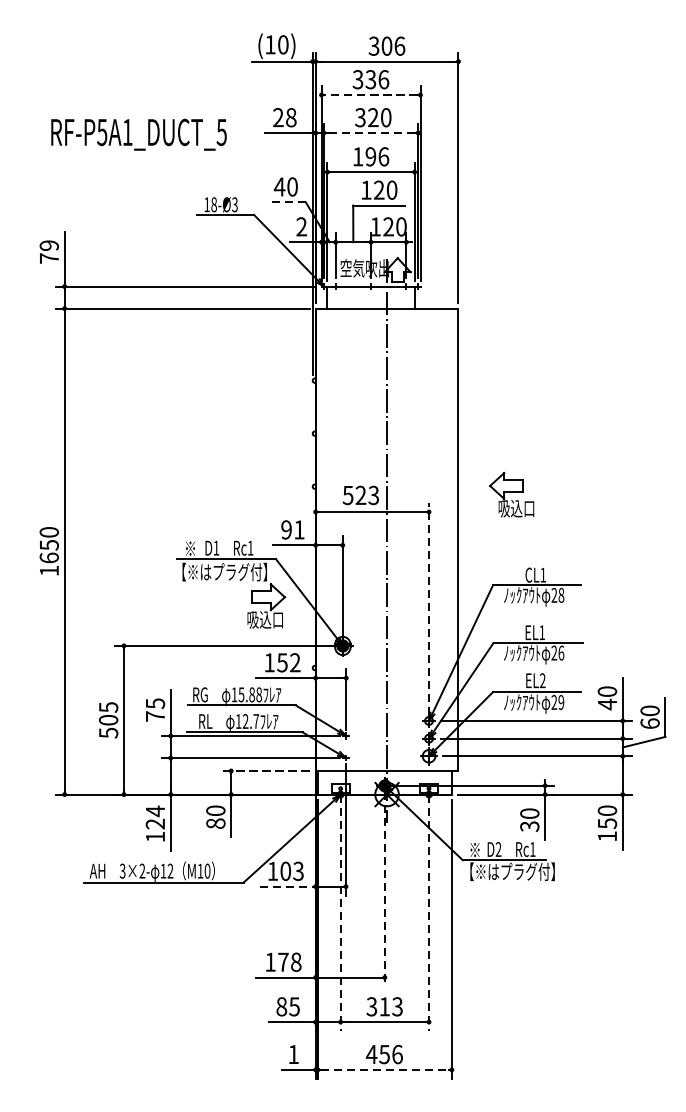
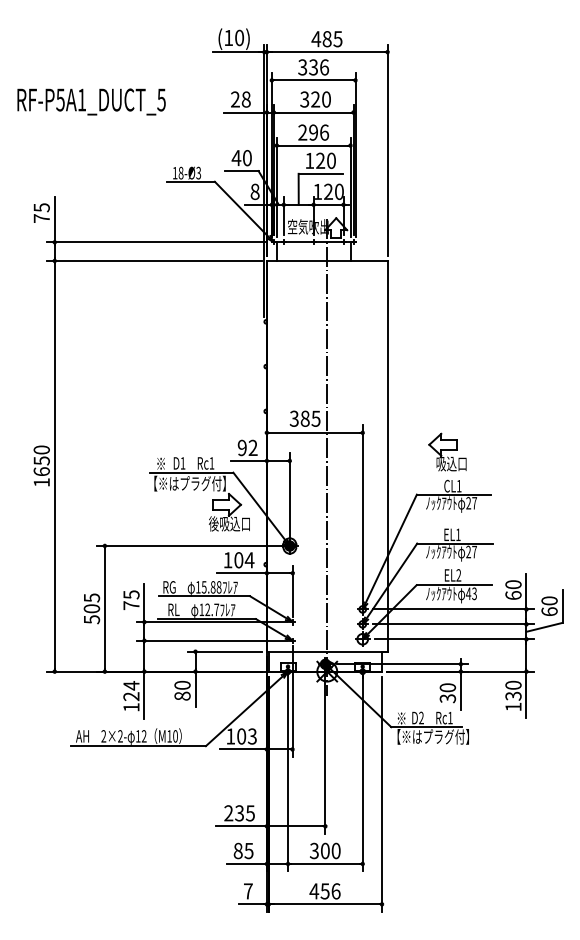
text: (386, 46) -> (326, 39), 306 -> 485
line: (370, 95) -> (313, 80), dashed -> solid
line: (370, 133) -> (313, 112), dashed -> solid
text: (138, 134) -> (91, 101), moved
text: (357, 156) -> (302, 132), 196 -> 296
line: (286, 202) -> (242, 171), dashed -> solid
text: (300, 226) -> (254, 191), 2 -> 8
text: (48, 245) -> (41, 207), 79 -> 75
part: (511, 493) -> (447, 451), moved
text: (361, 495) -> (305, 418), 523 -> 385
text: (298, 529) -> (252, 447), 91 -> 92
text: (561, 595) -> (474, 503), 28 -> 27
line: (428, 608) -> (362, 514), dashed -> solid
text: (270, 619) -> (228, 523), 吸込口 -> 後吸込口
text: (561, 652) -> (474, 551), 26 -> 27
text: (289, 663) -> (244, 560), 152 -> 104
text: (557, 702) -> (471, 593), 29 -> 43
text: (607, 704) -> (513, 595), 40 -> 60
line: (265, 770) -> (224, 651), dashed -> solid
text: (607, 822) -> (513, 695), 150 -> 130
text: (122, 871) -> (103, 736), 3×2- -> 2×2-
line: (287, 886) -> (243, 749), dashed -> solid
line: (385, 889) -> (325, 751), dashed -> solid
line: (341, 912) -> (288, 771), dashed -> solid
line: (428, 912) -> (362, 771), dashed -> solid
text: (283, 962) -> (239, 813), 178 -> 235
text: (390, 1006) -> (330, 850), 313 -> 300
text: (293, 1054) -> (248, 891), 1 -> 7
line: (385, 1070) -> (325, 904), dashed -> solid

